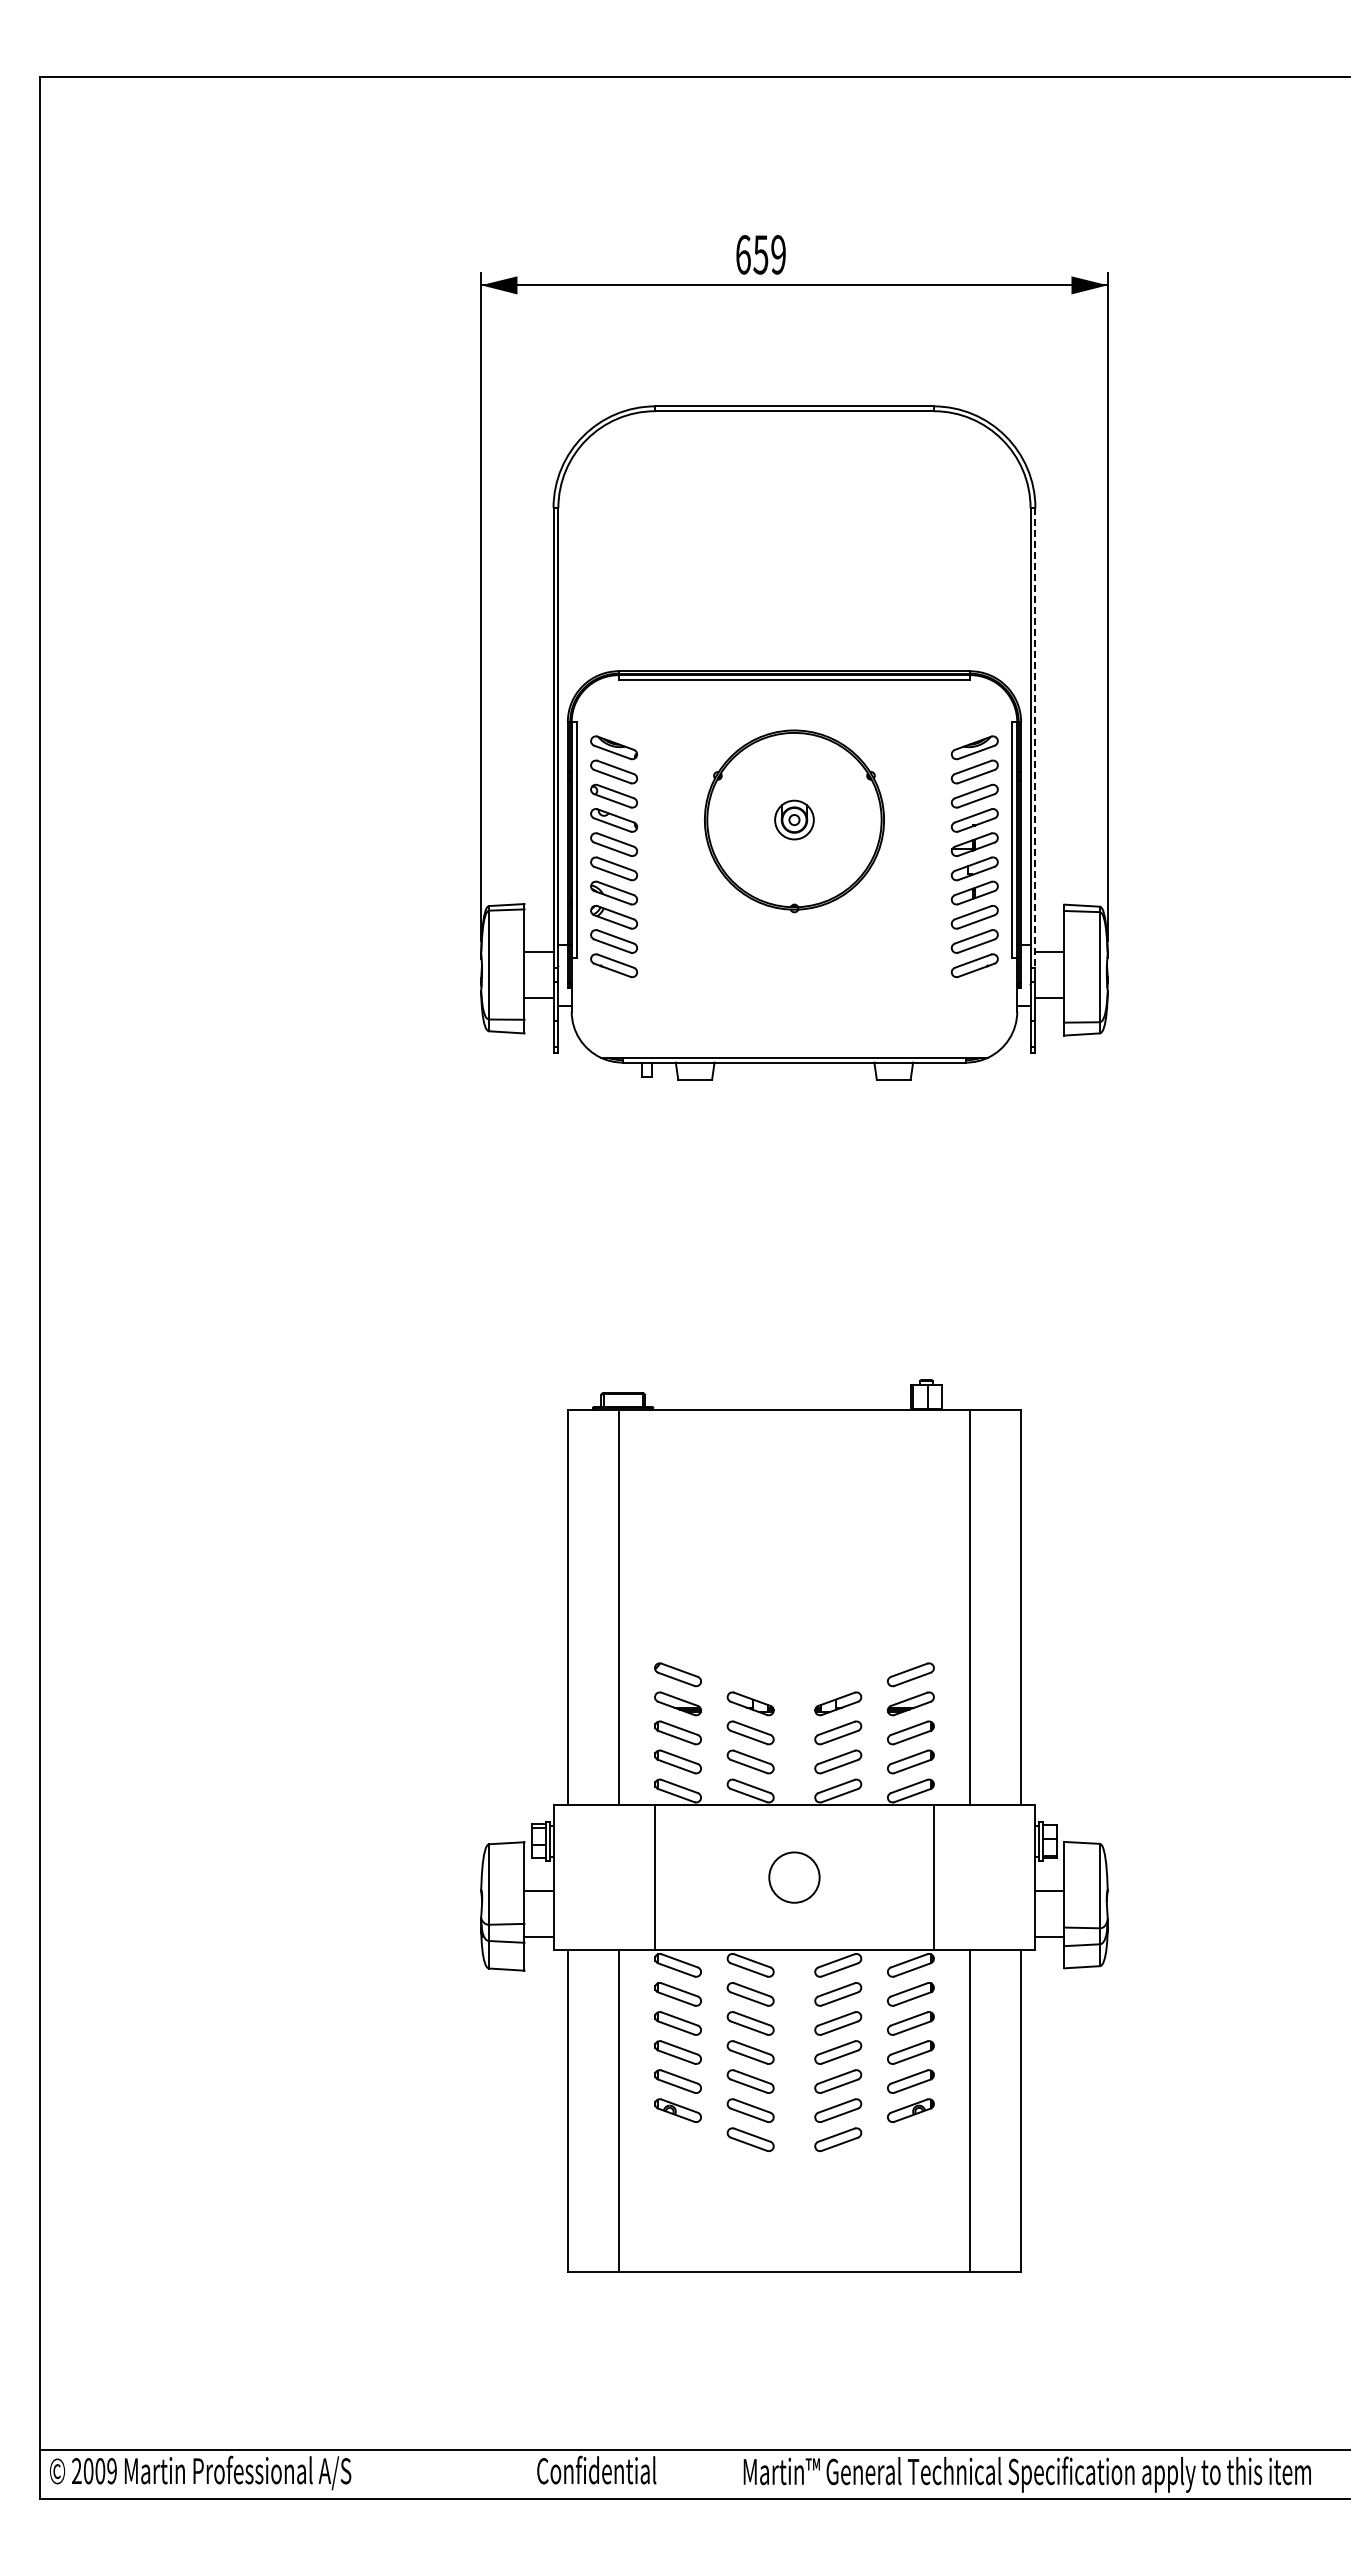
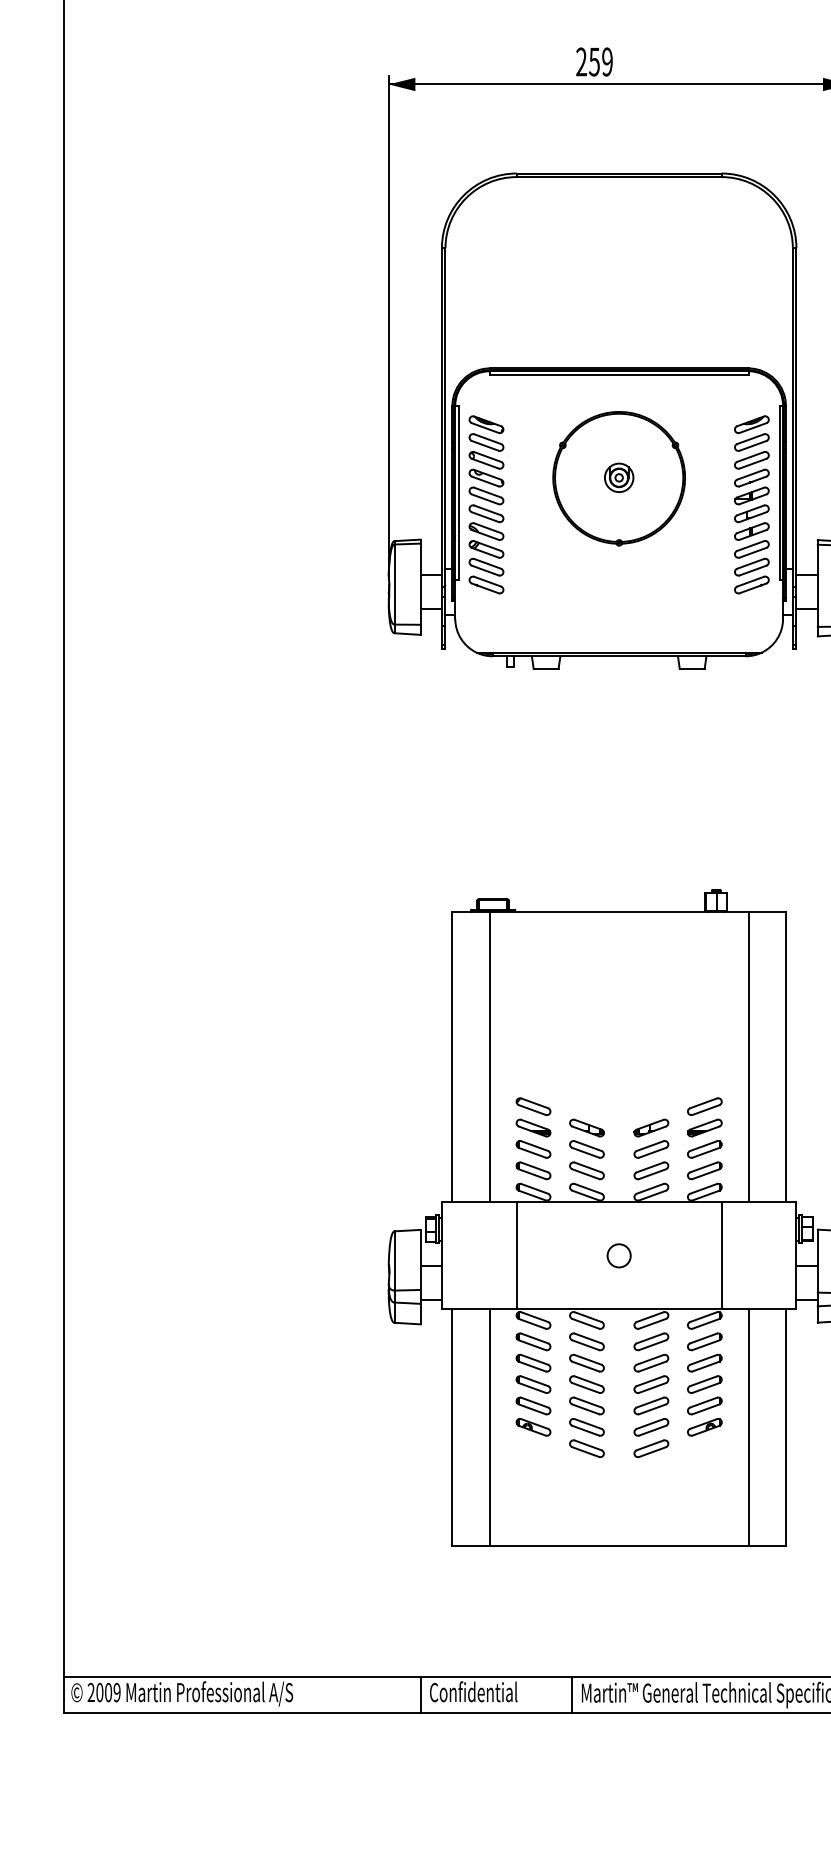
text: (743, 254) -> (581, 61), 659 -> 259
line: (1035, 738) -> (796, 417), dashed -> solid
circle: (794, 1877) -> (619, 1255), size x0.62
line: (524, 2474) -> (420, 1695), added
line: (730, 2474) -> (572, 1695), added

